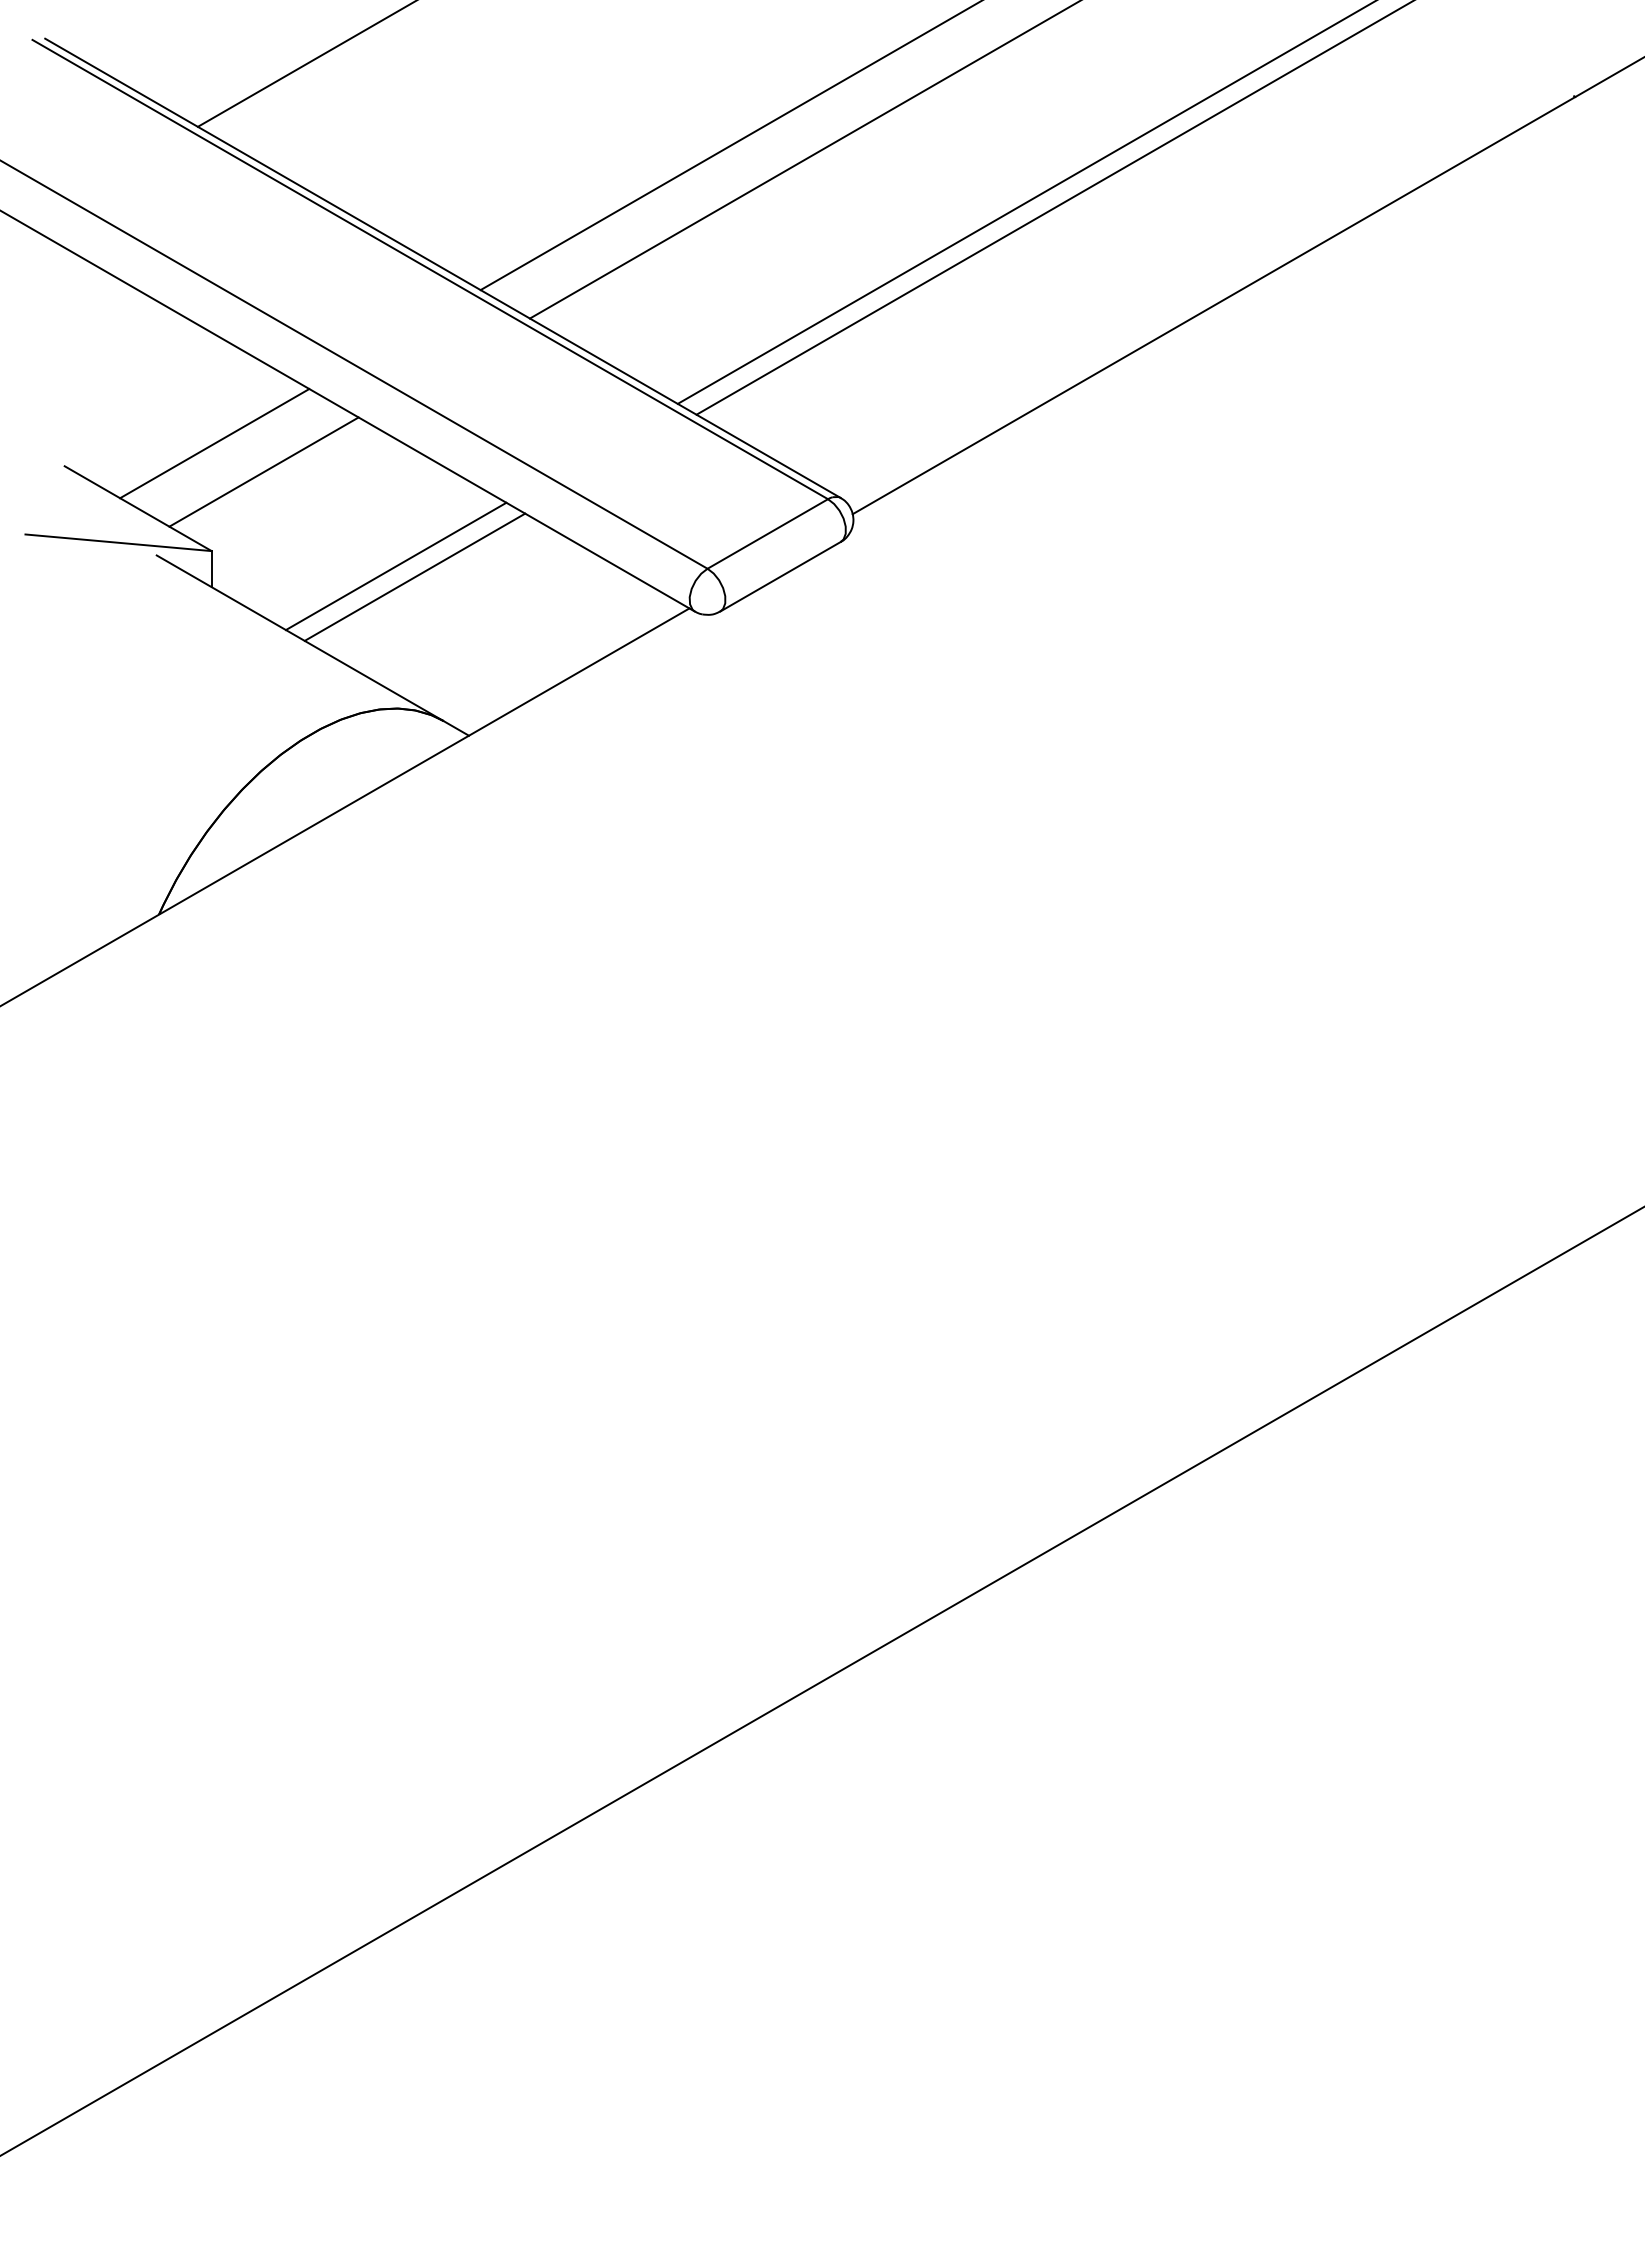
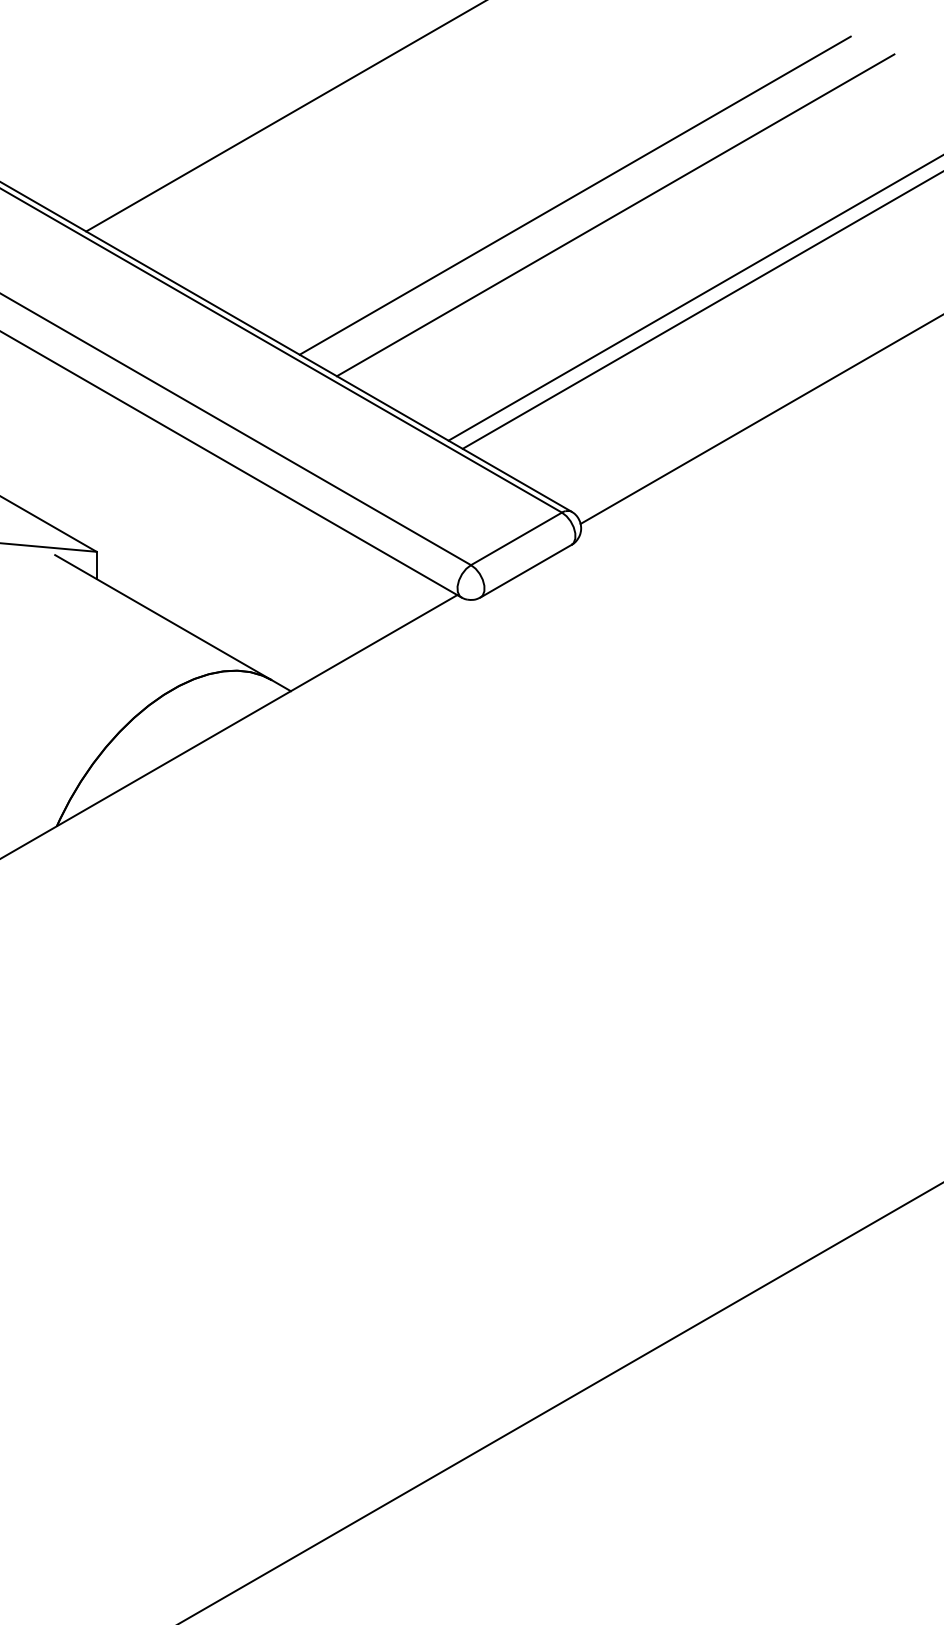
line: (214, 443) -> (98, 470), removed
line: (263, 471) -> (135, 491), removed
line: (395, 566) -> (235, 563), removed
line: (414, 576) -> (249, 570), removed

